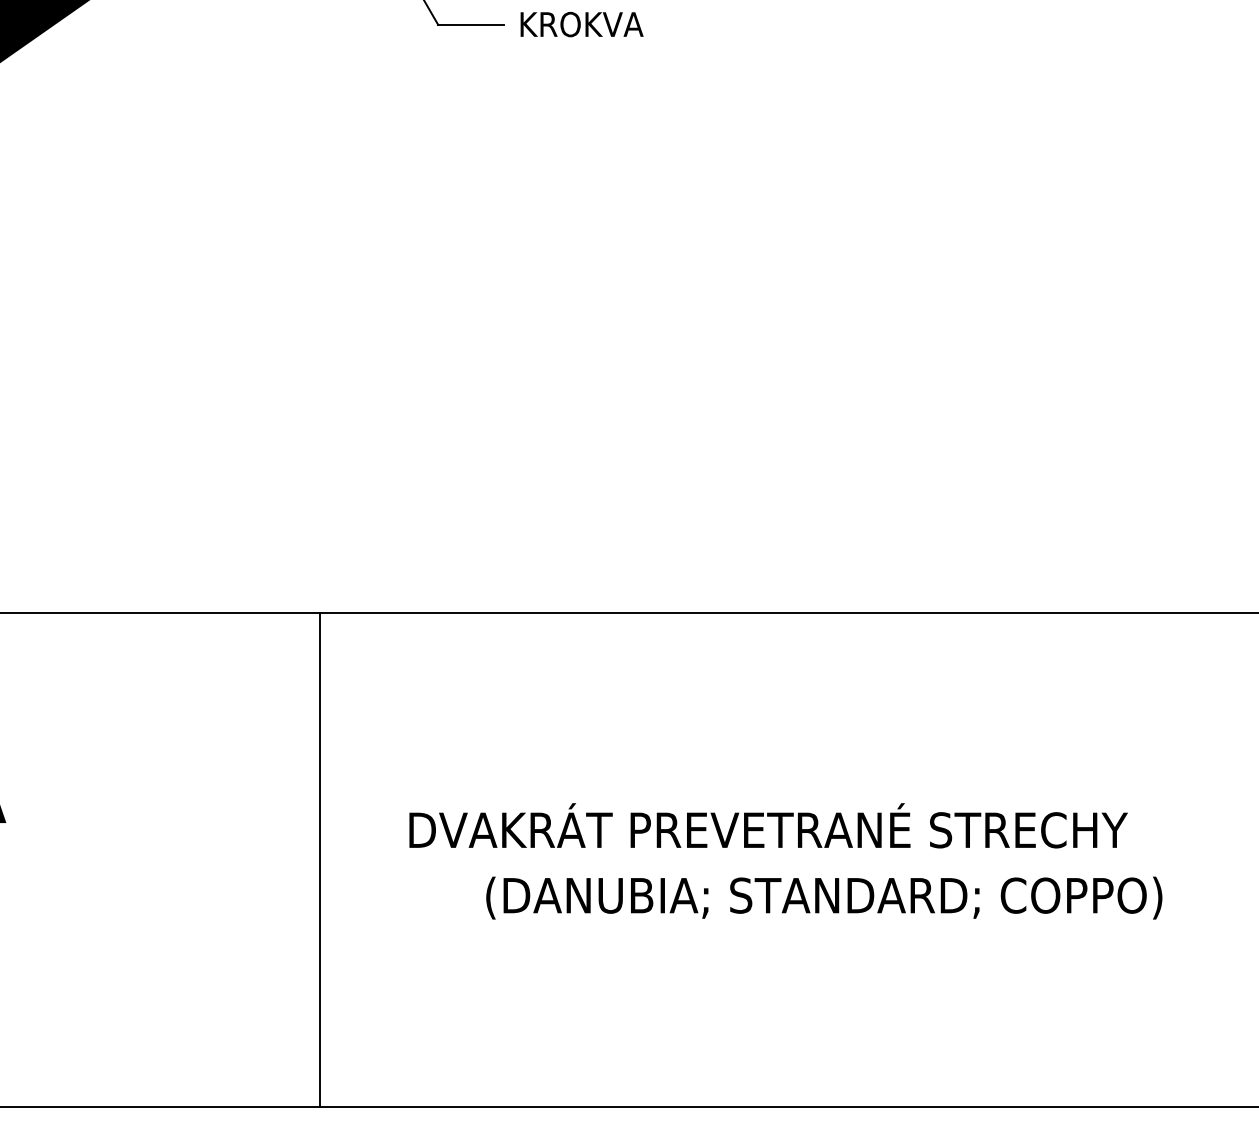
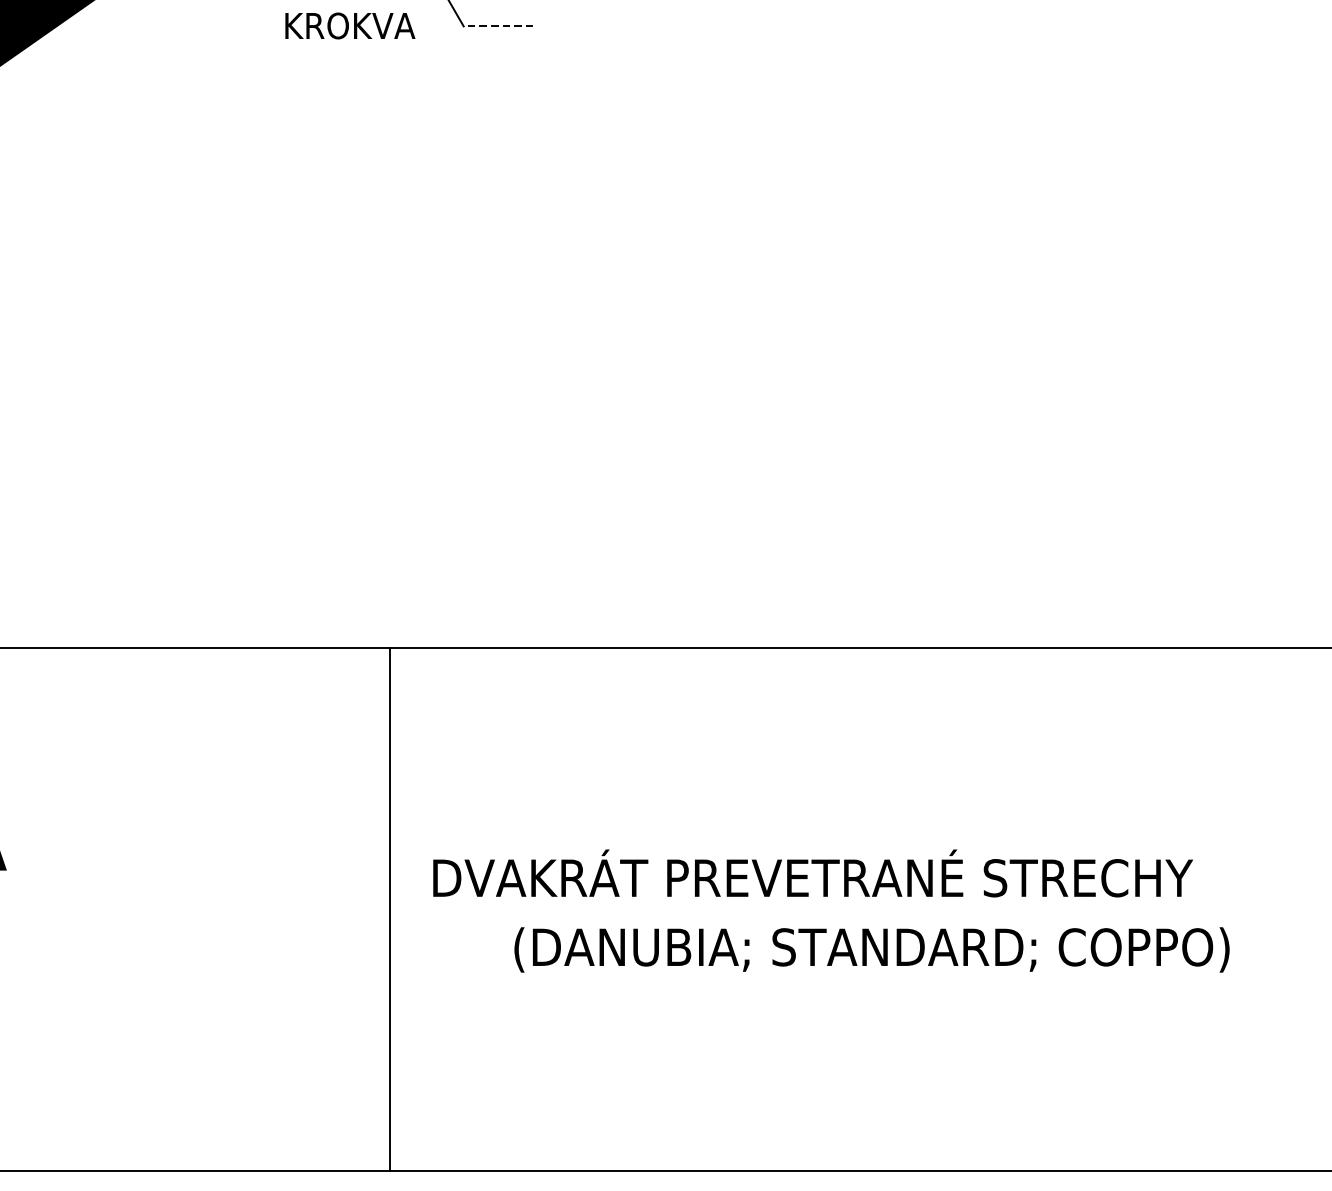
line: (471, 24) -> (498, 25), solid -> dashed
text: (581, 24) -> (349, 25), moved
line: (320, 860) -> (389, 910), moved

